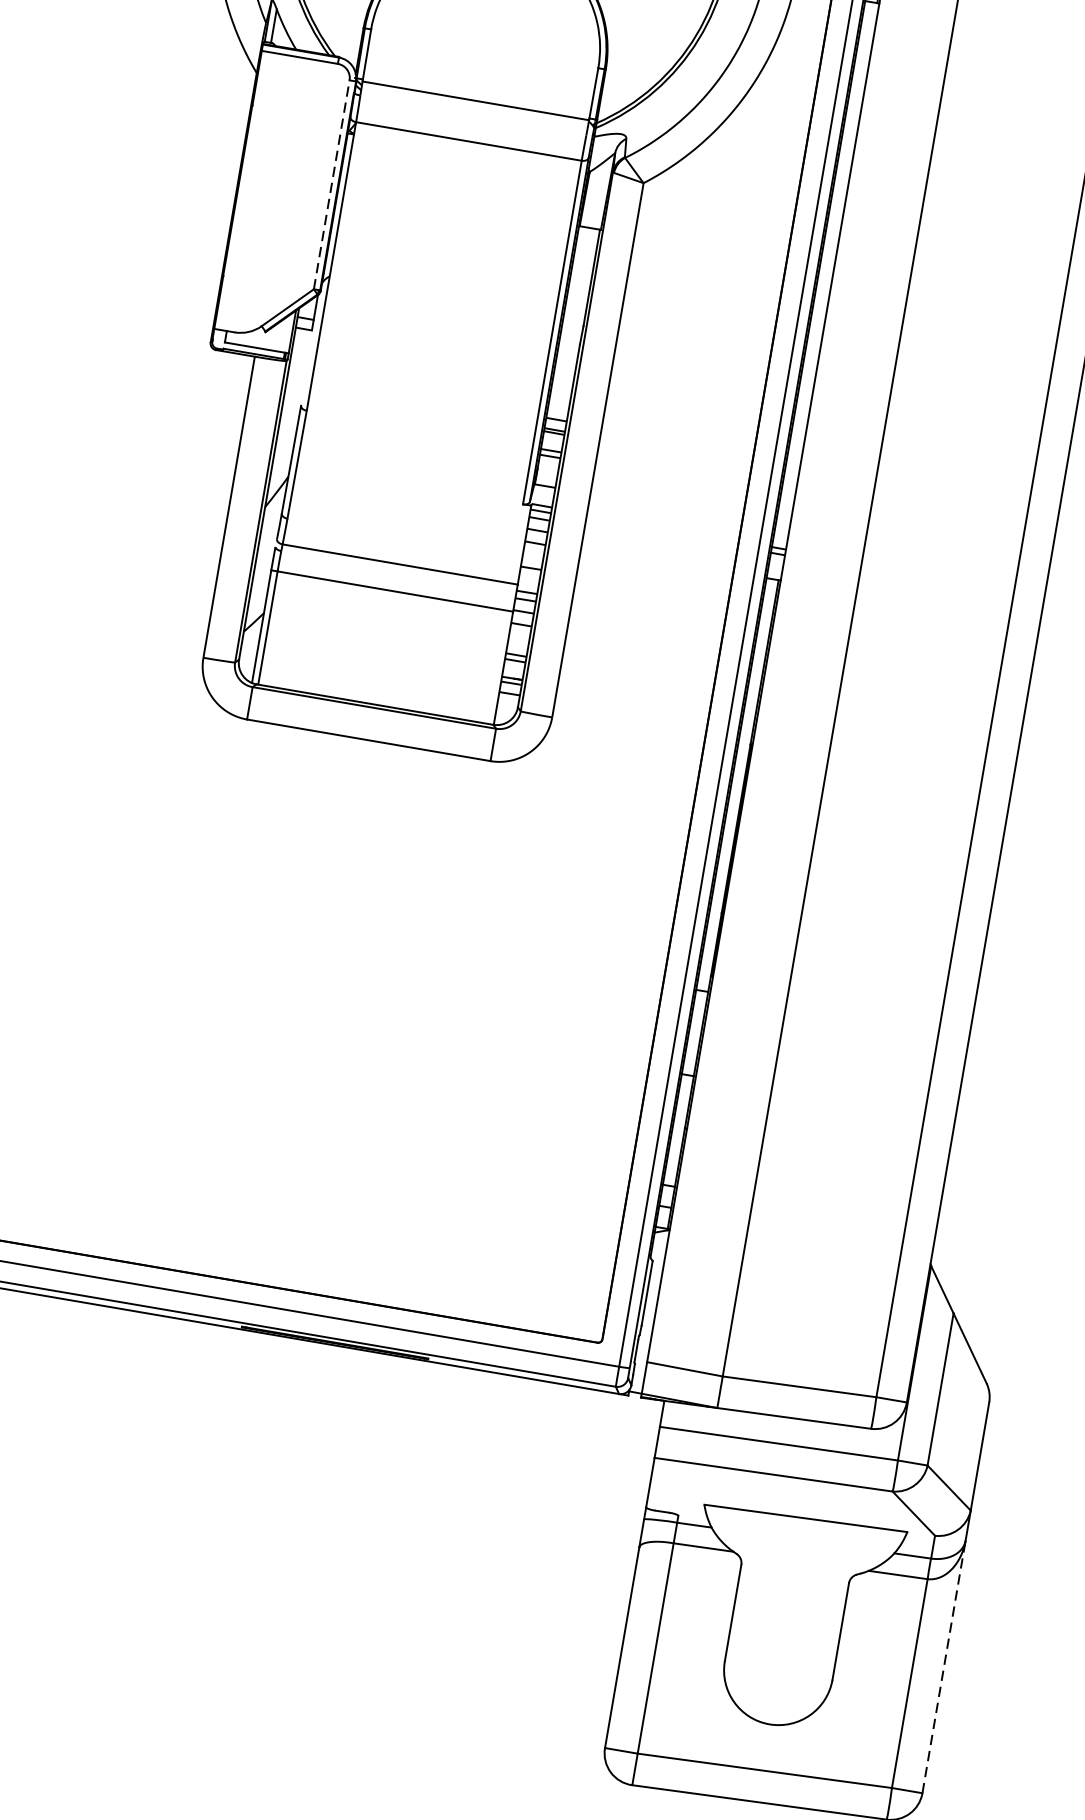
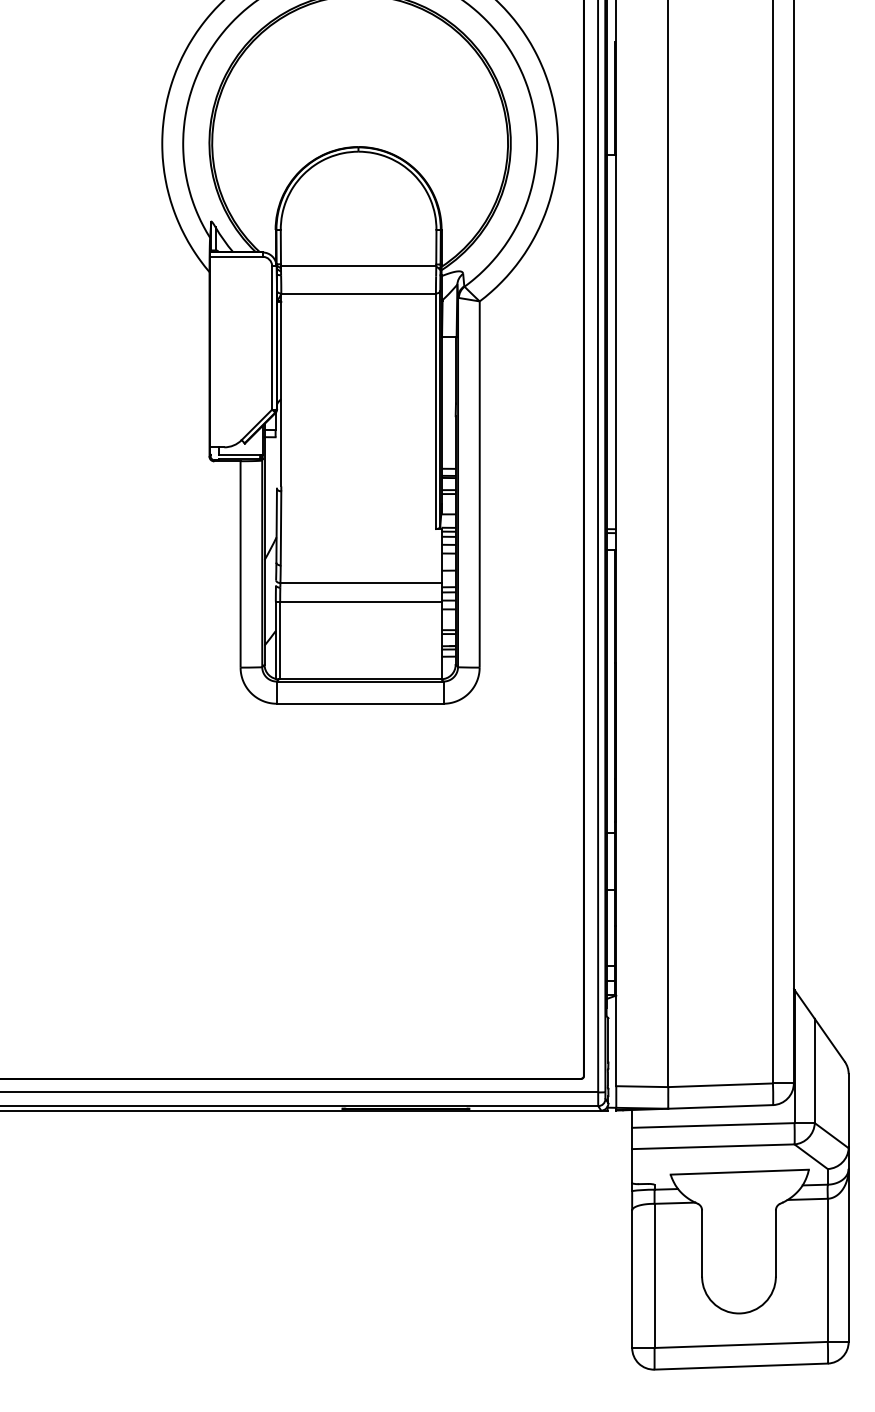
line: (332, 185) -> (272, 338), dashed -> solid
line: (943, 1667) -> (848, 1255), dashed -> solid

